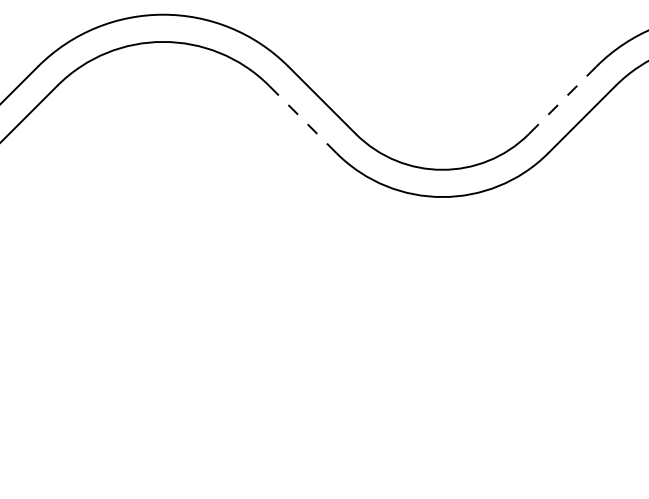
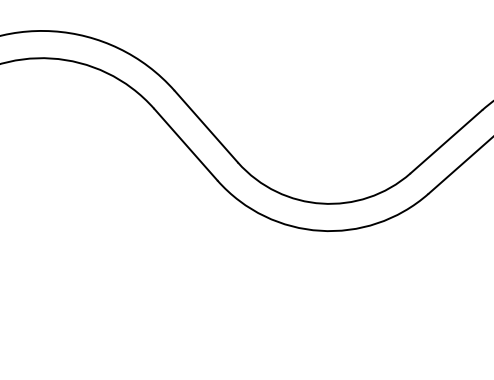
line: (562, 100) -> (446, 141), dashed -> solid
line: (302, 119) -> (185, 144), dashed -> solid

